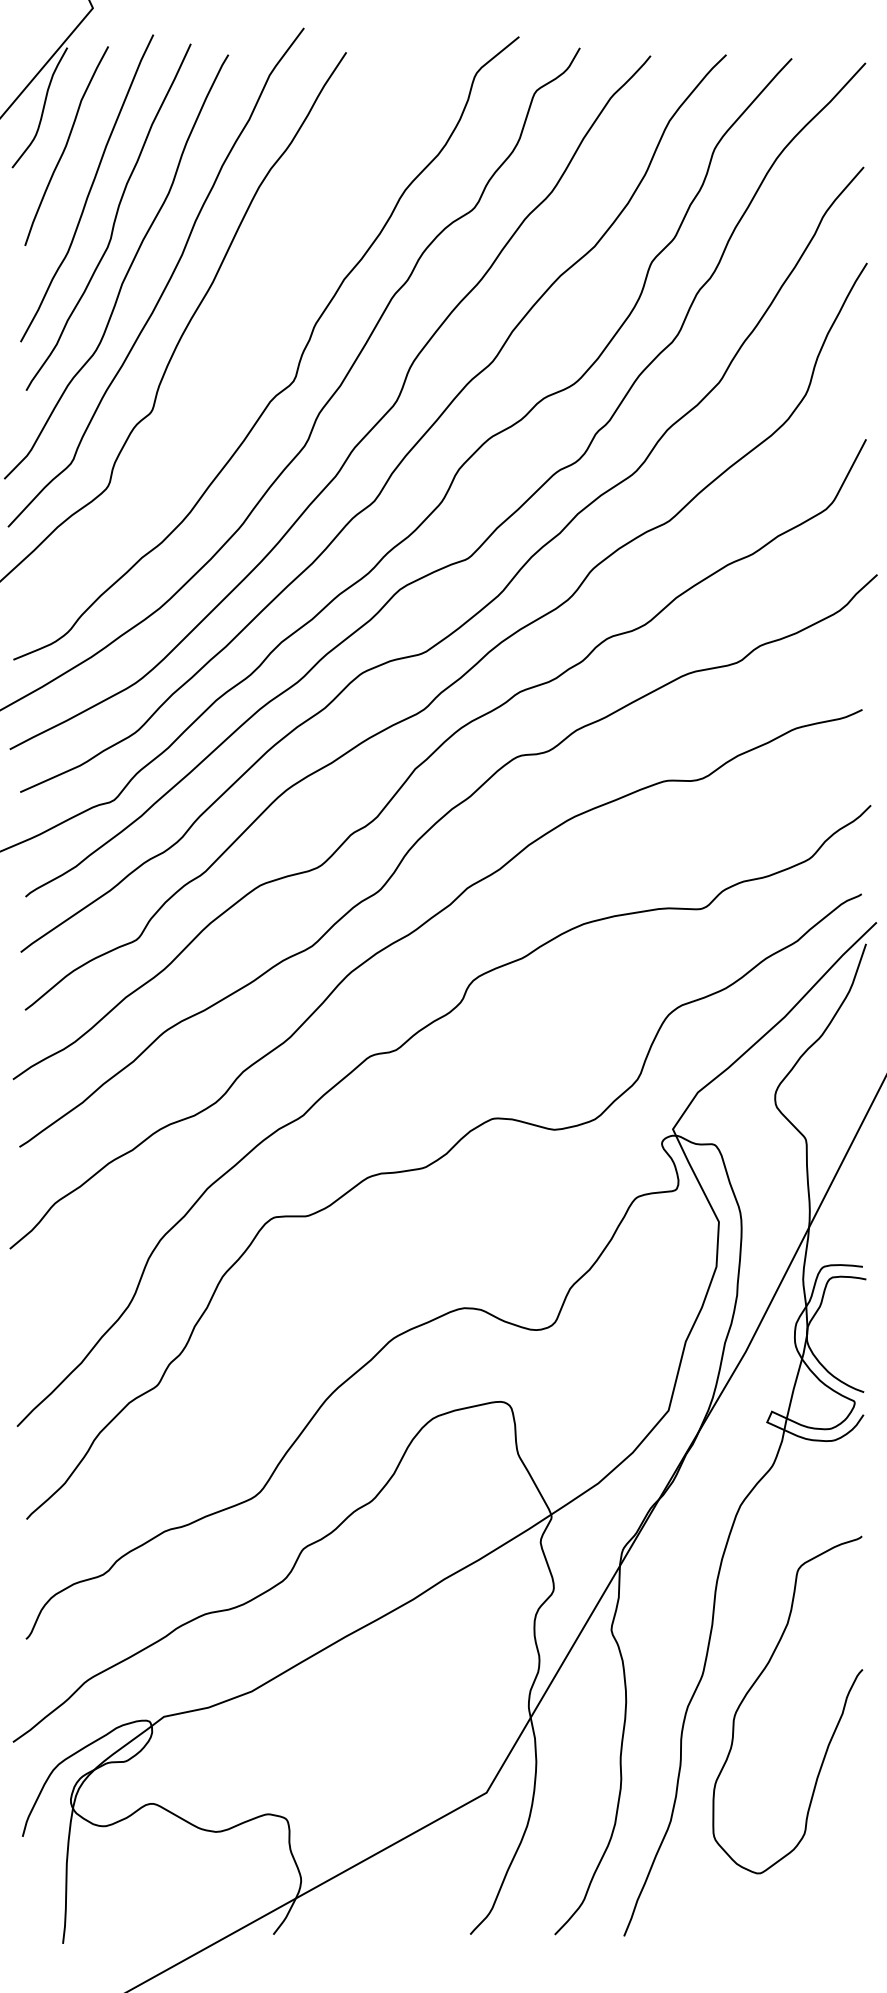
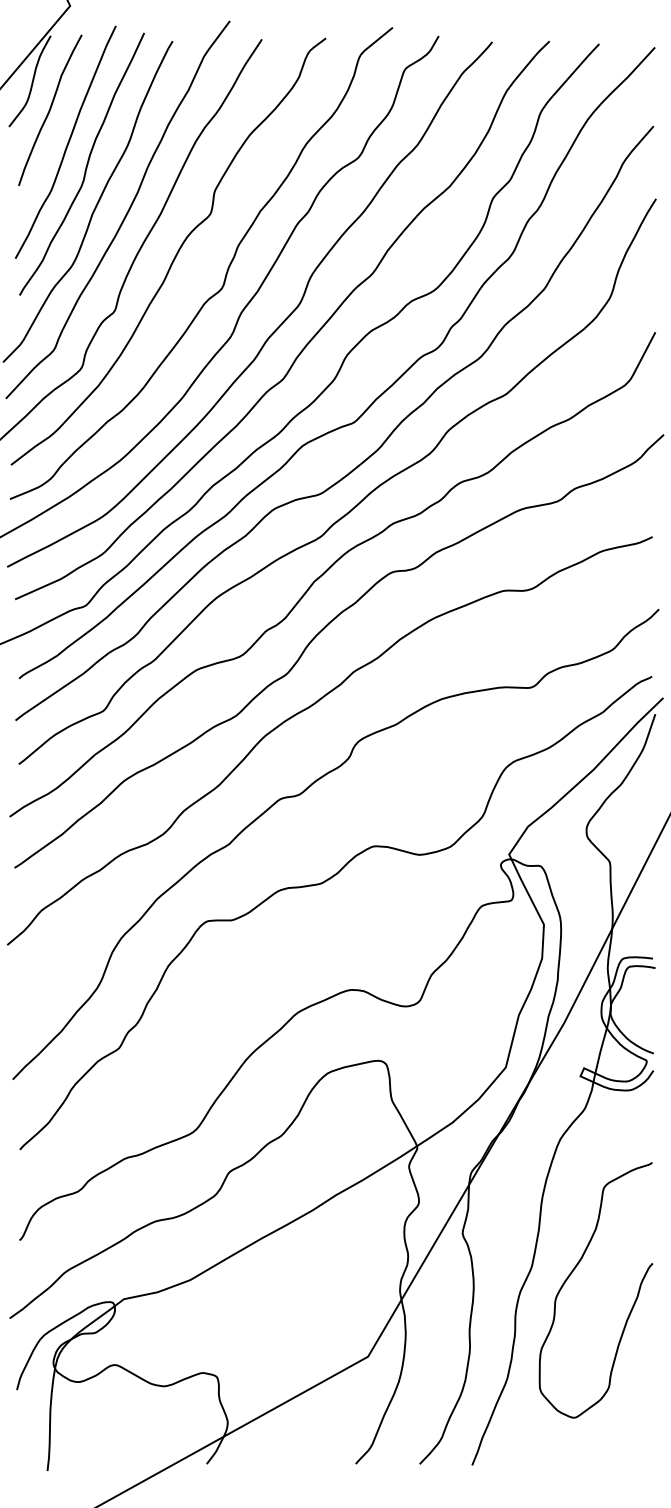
curve: (232, 336) -> (175, 254), added

